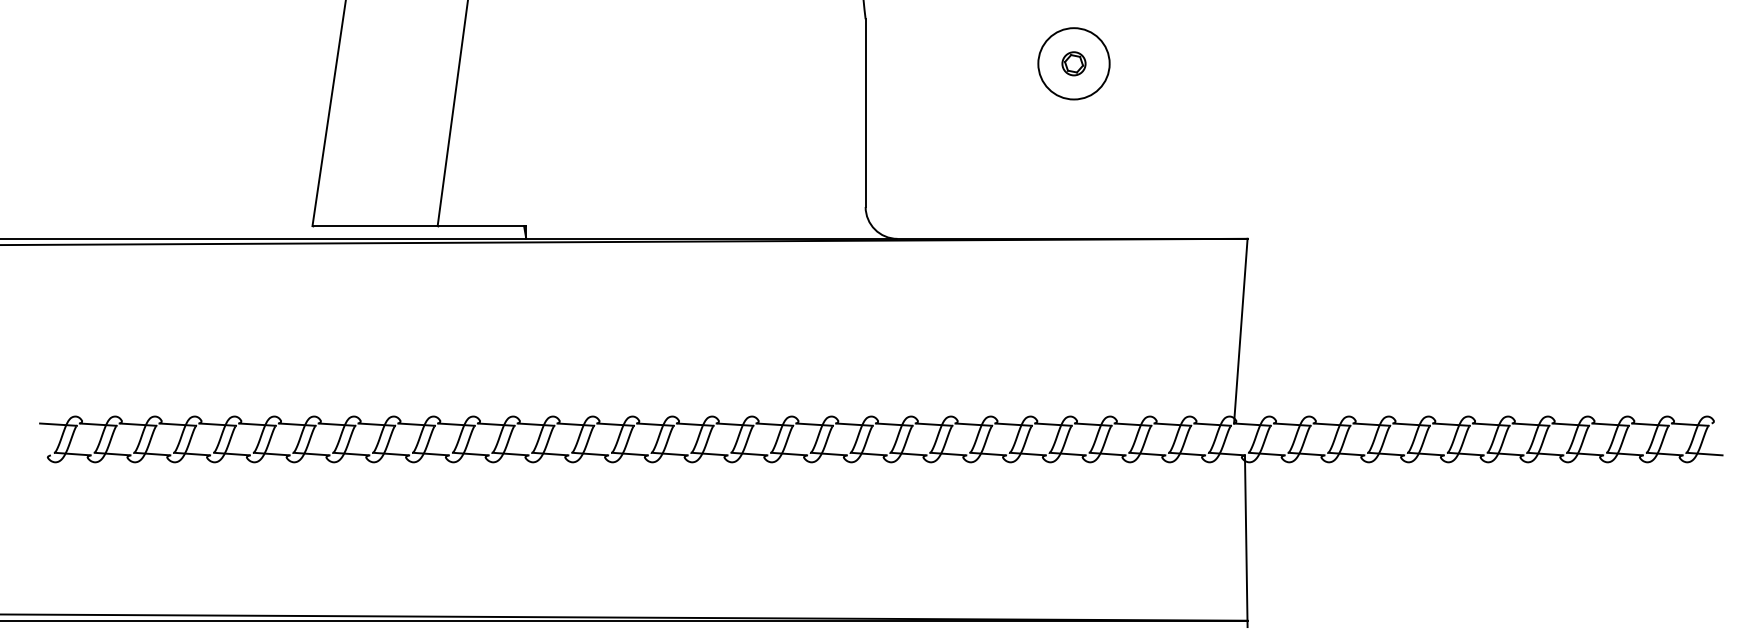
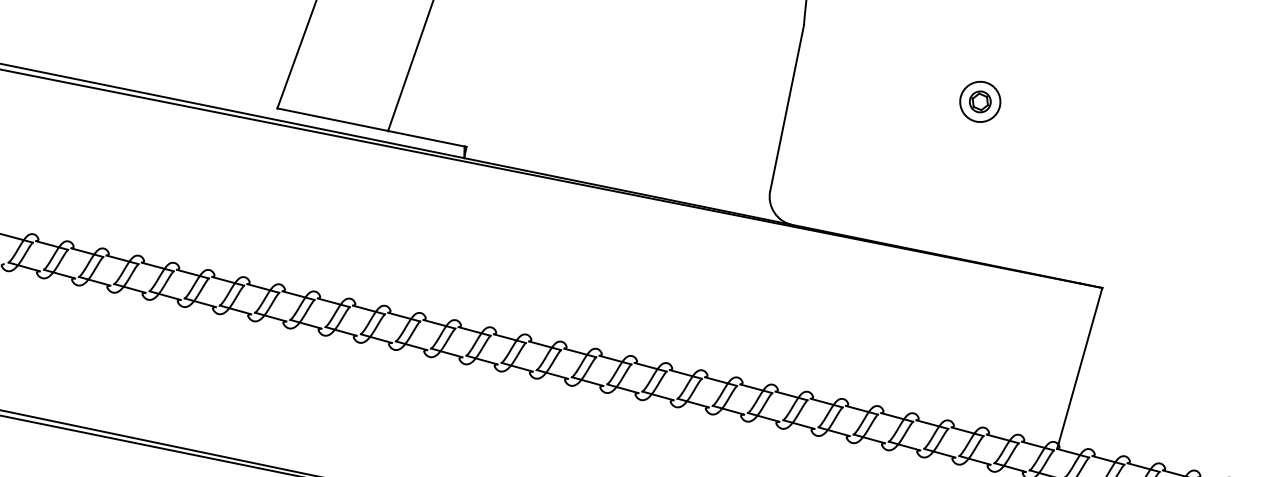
circle: (1073, 63) -> (979, 101), size x0.62

